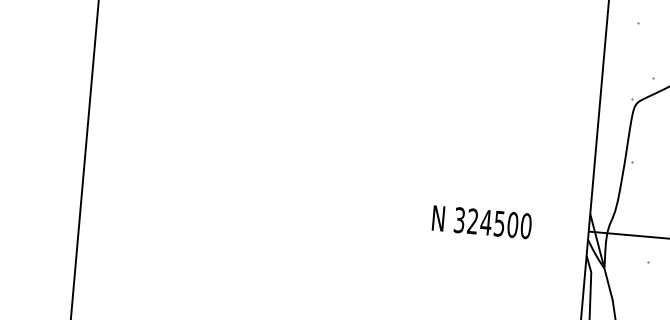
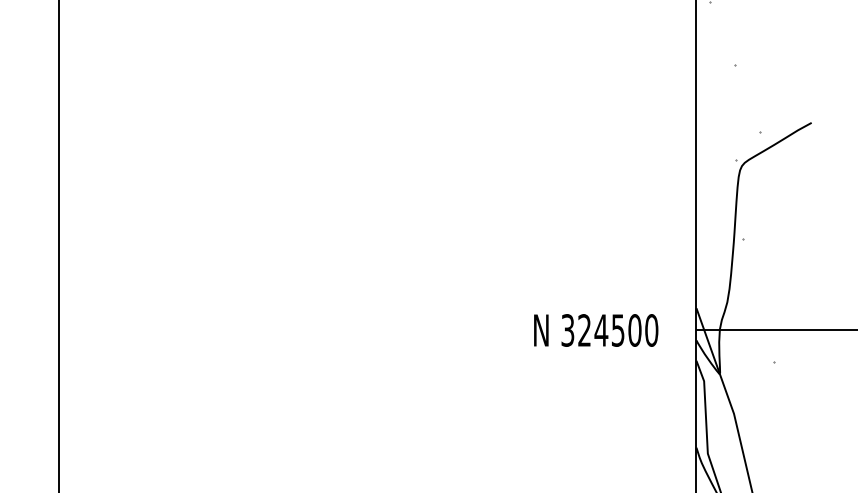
text: (482, 222) -> (596, 330), moved

